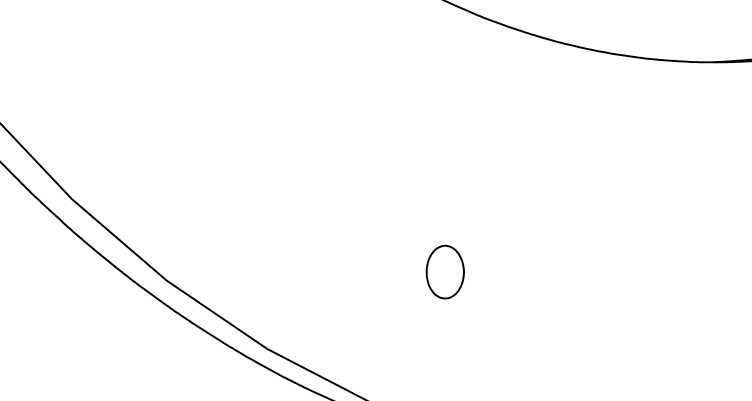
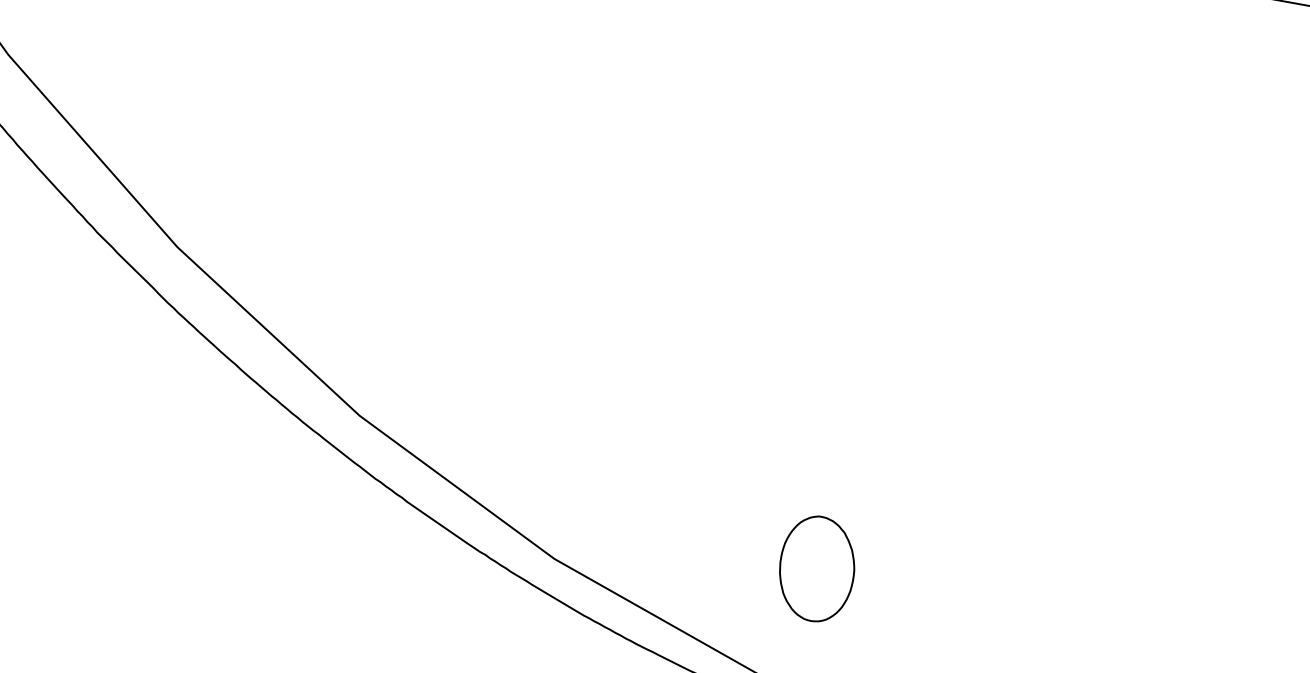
part: (444, 271) -> (815, 567), moved

